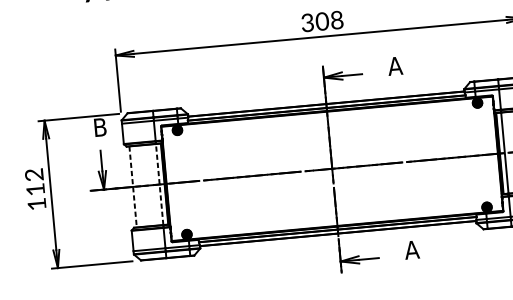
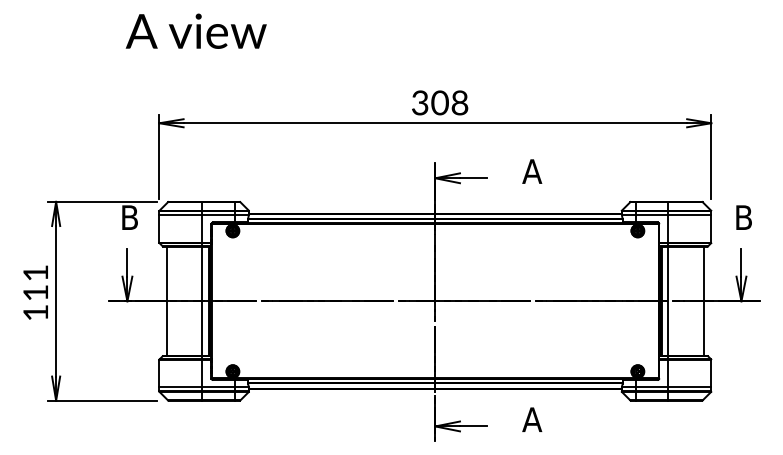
text: (34, 175) -> (35, 273), 112 -> 111
line: (159, 184) -> (202, 301), dashed -> solid
line: (133, 187) -> (166, 301), dashed -> solid

